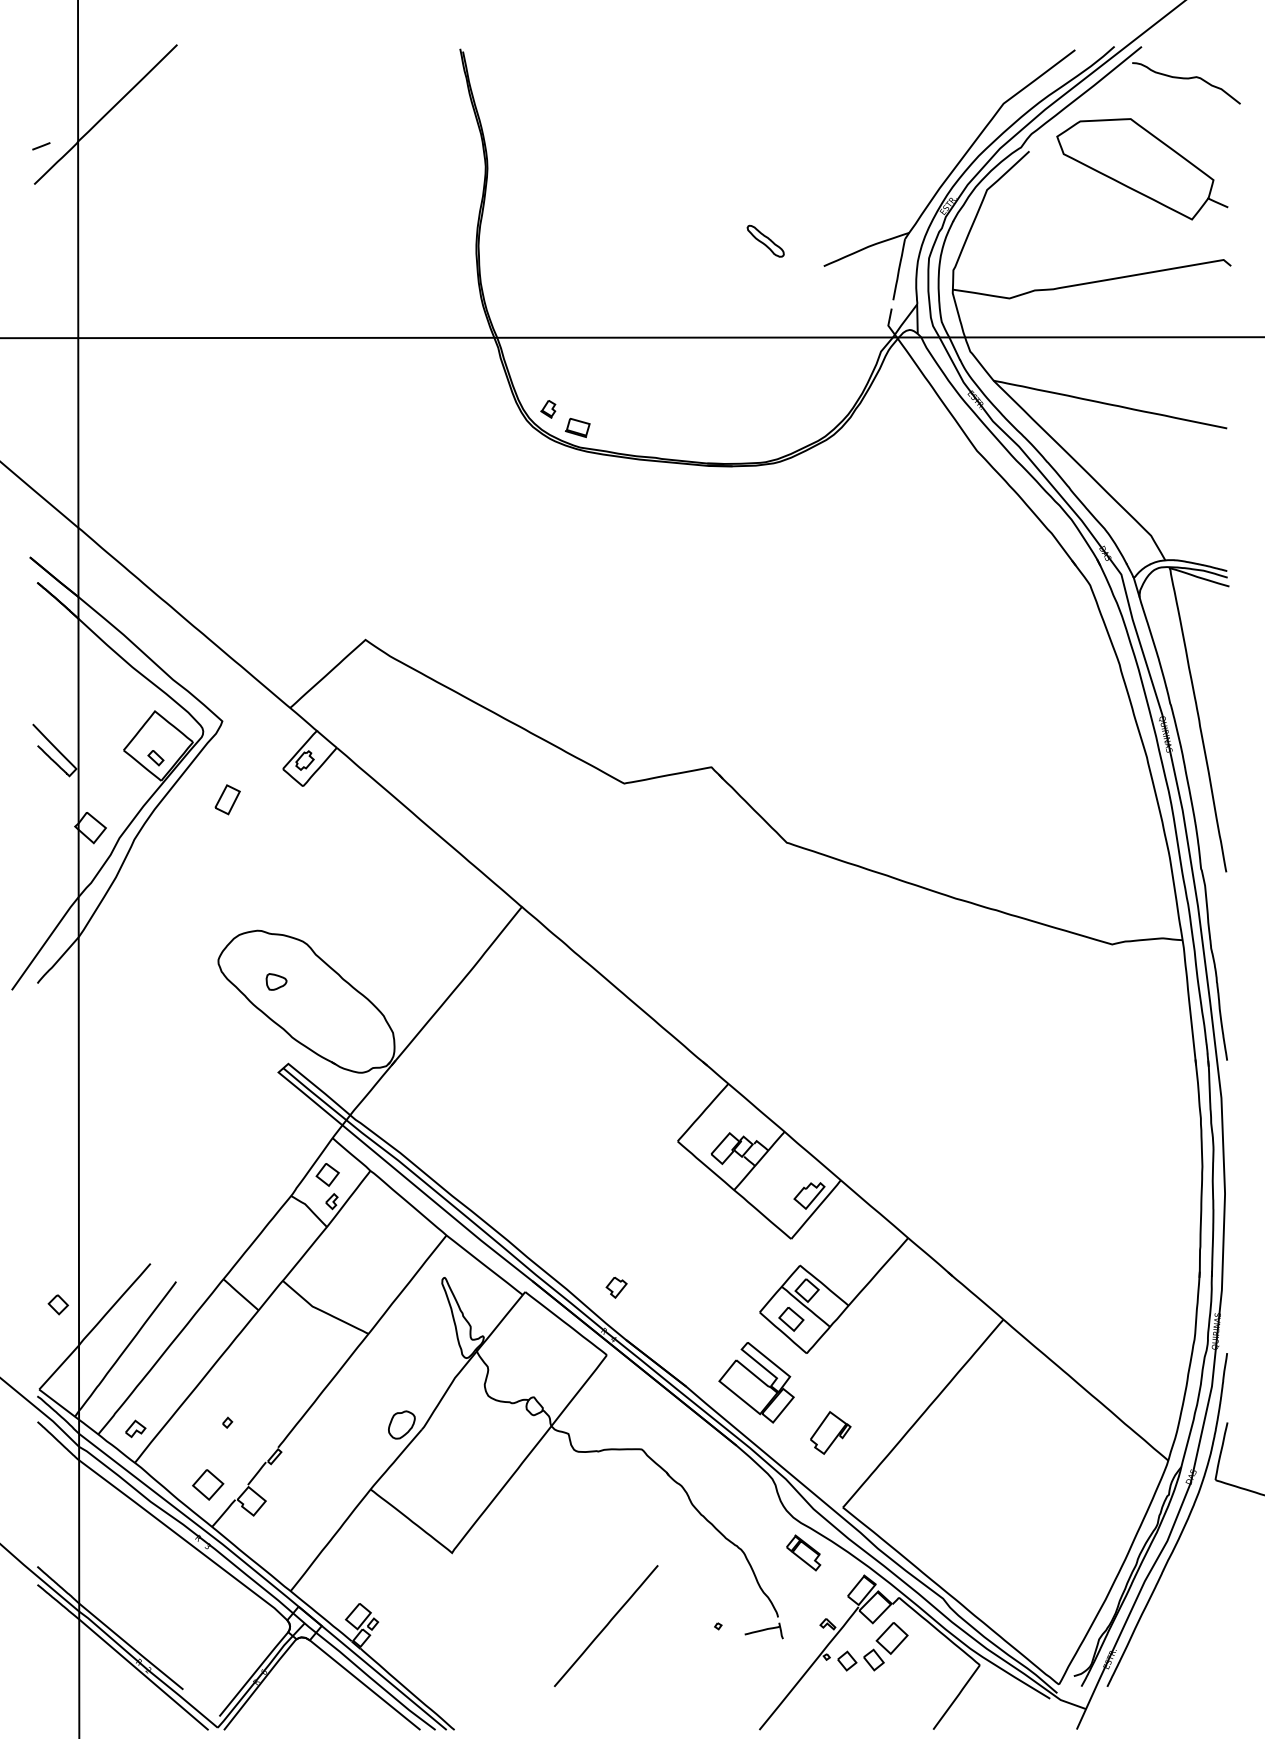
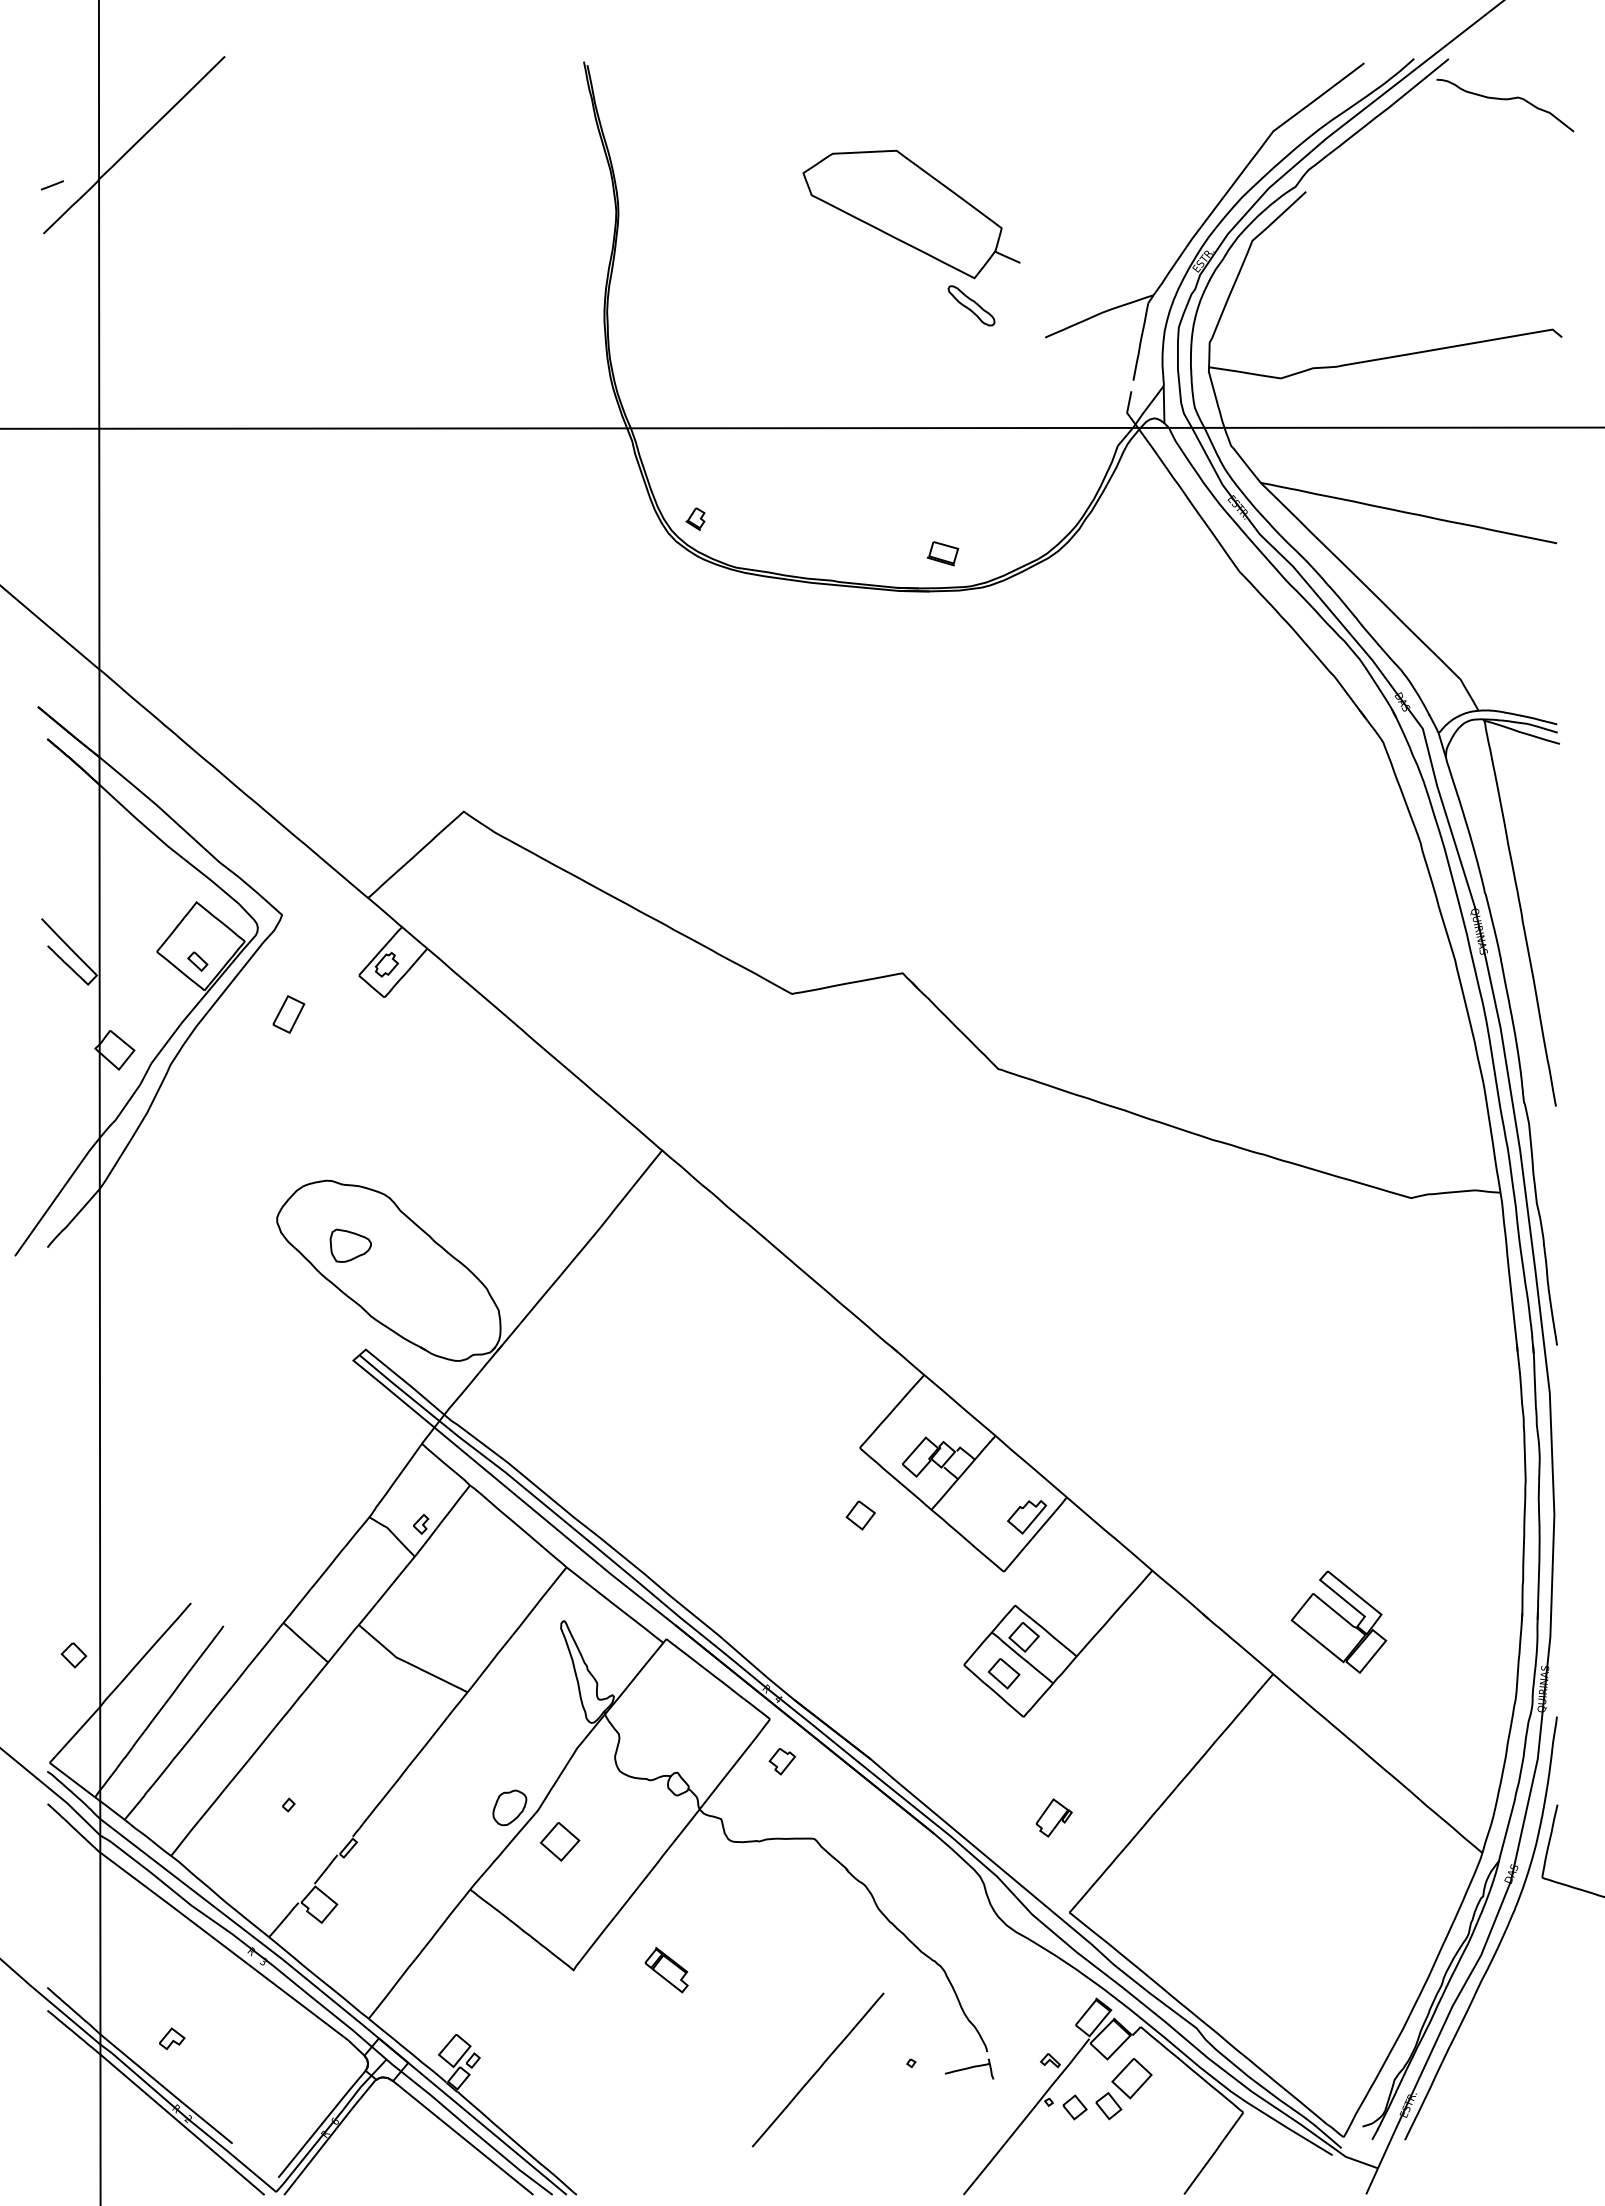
curve: (1132, 188) -> (898, 238), moved
part: (577, 427) -> (942, 553), moved
part: (276, 981) -> (350, 1245), size x1.6
part: (327, 1174) -> (860, 1515), moved
part: (616, 1287) -> (782, 1761), moved
part: (756, 1382) -> (1338, 1621), moved
part: (135, 1428) -> (172, 2038), moved
part: (831, 1432) -> (1054, 1817), size x0.7
part: (208, 1484) -> (560, 1841), moved
part: (803, 1553) -> (666, 1970), moved
line: (605, 1625) -> (817, 2069), moved

